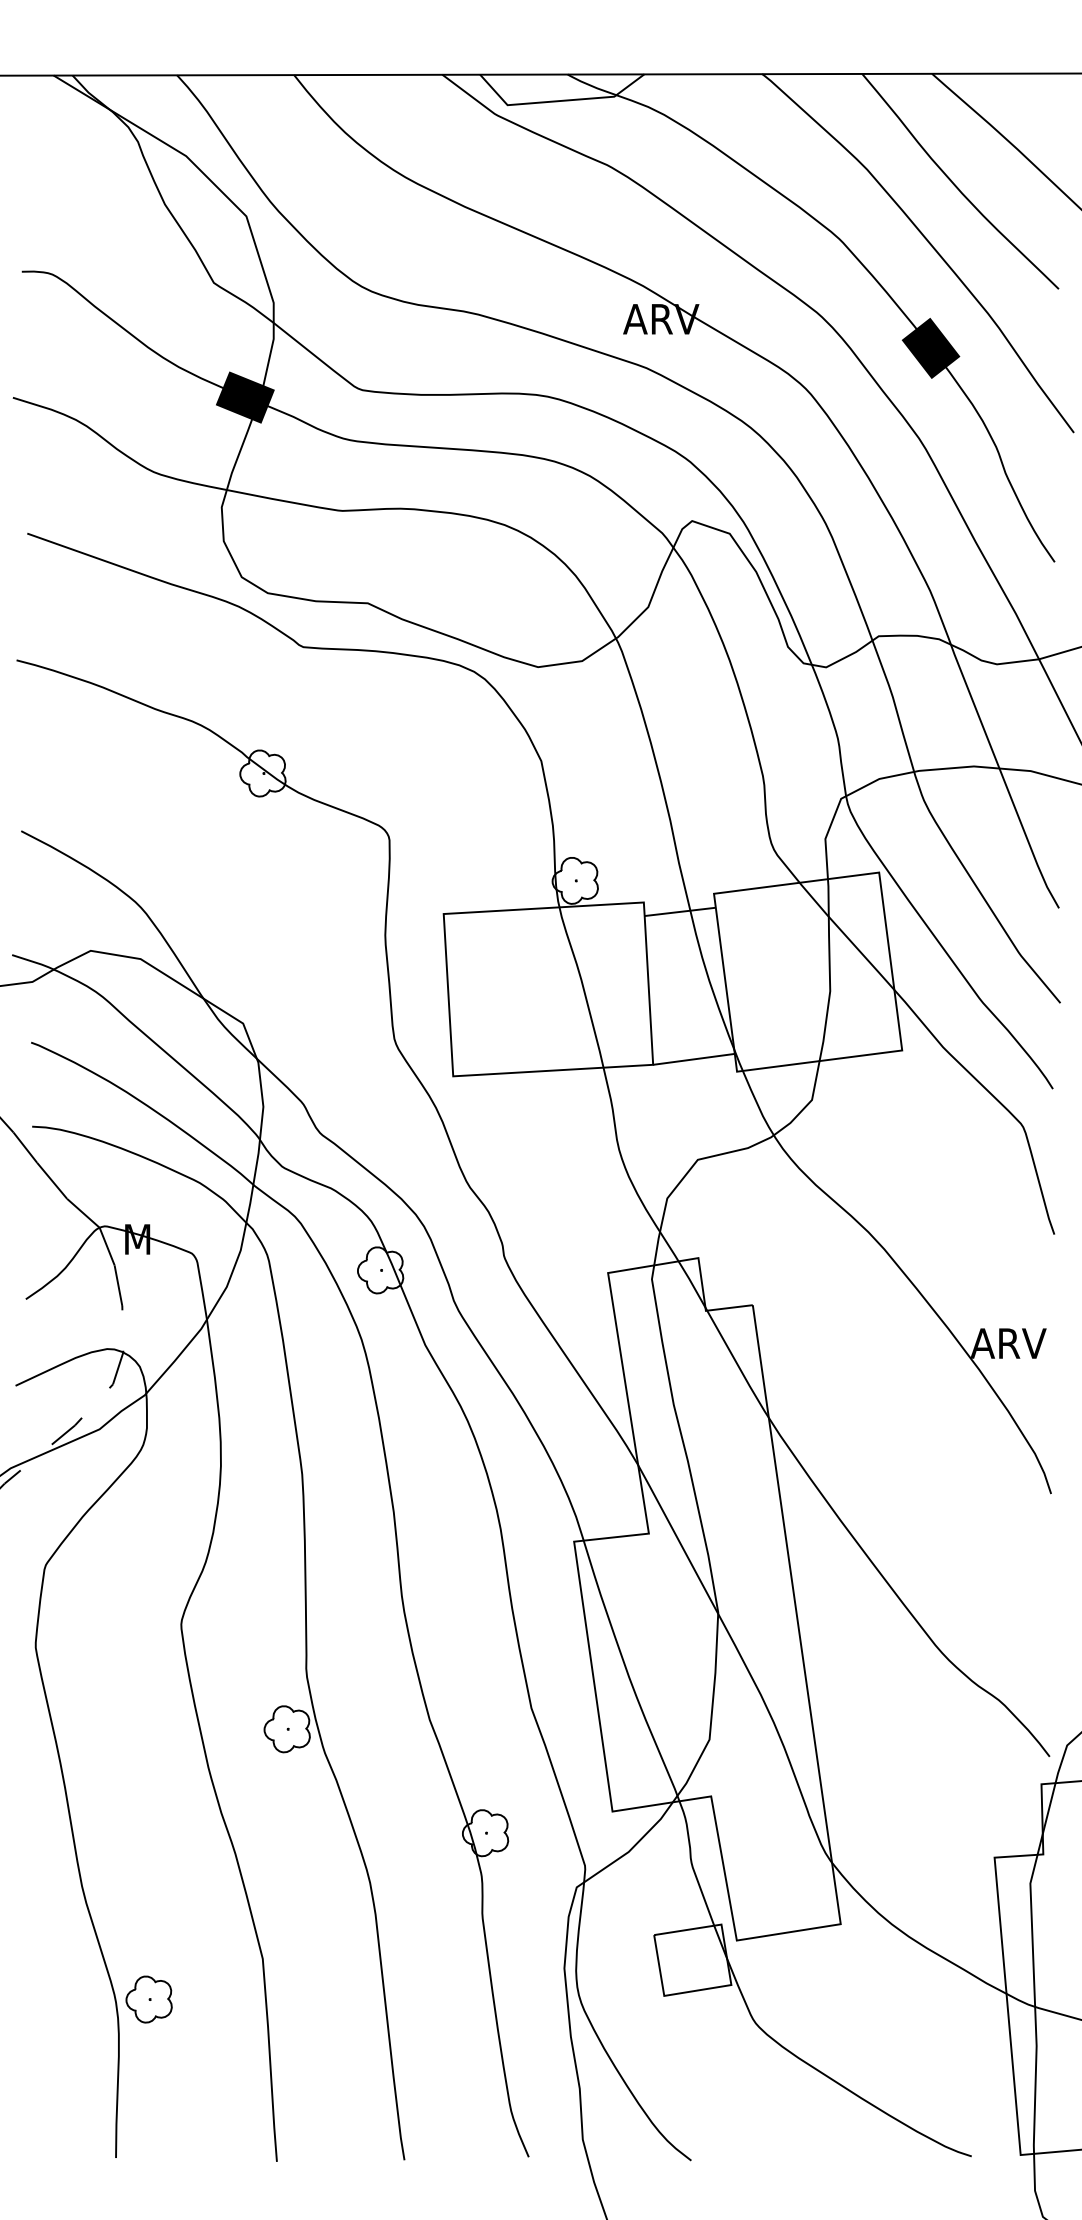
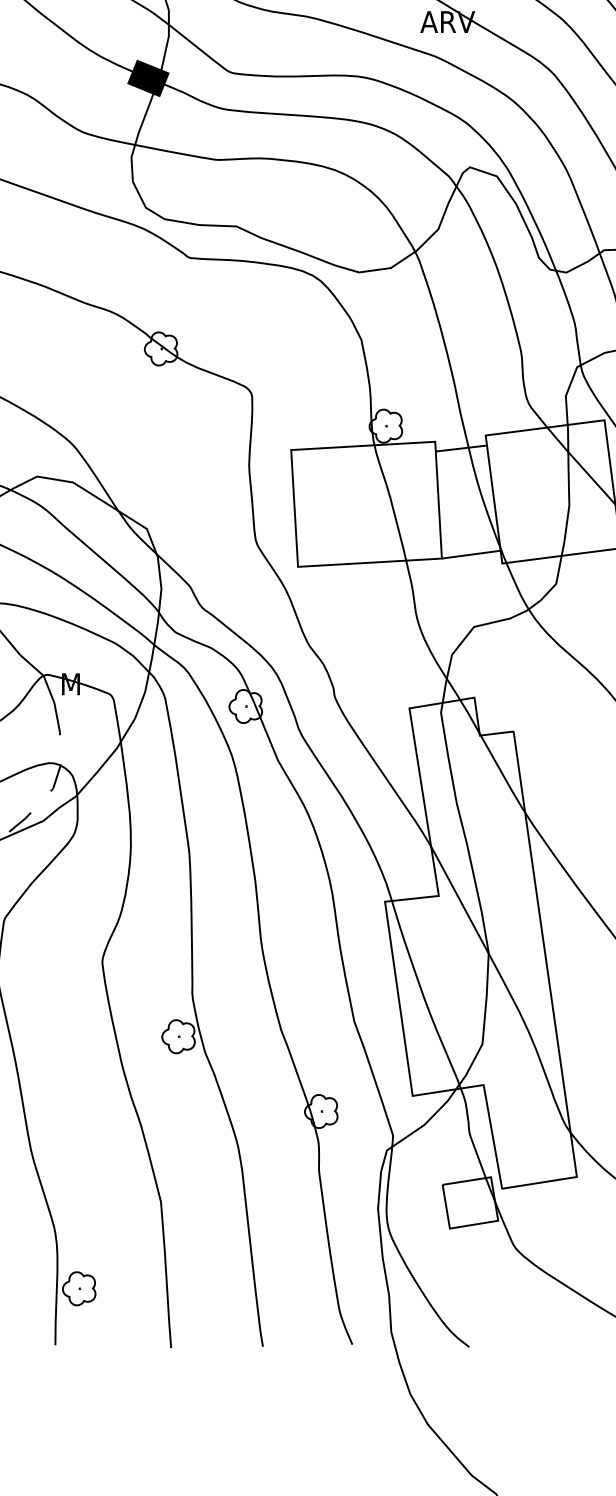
part: (148, 1999) -> (78, 1288), moved

